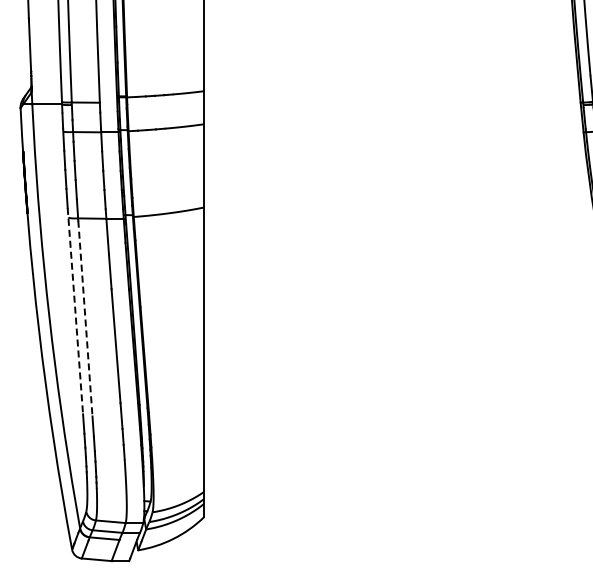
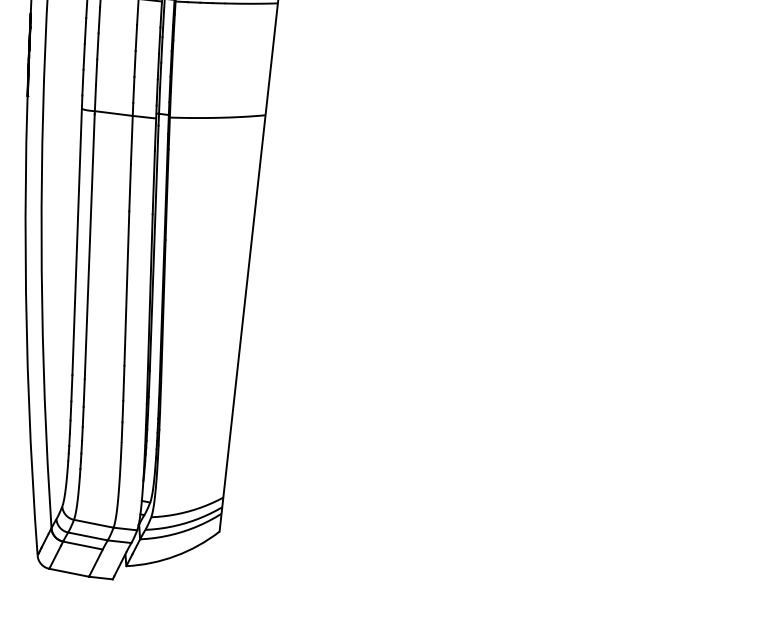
line: (75, 311) -> (77, 235), dashed -> solid
line: (85, 319) -> (89, 248), dashed -> solid

